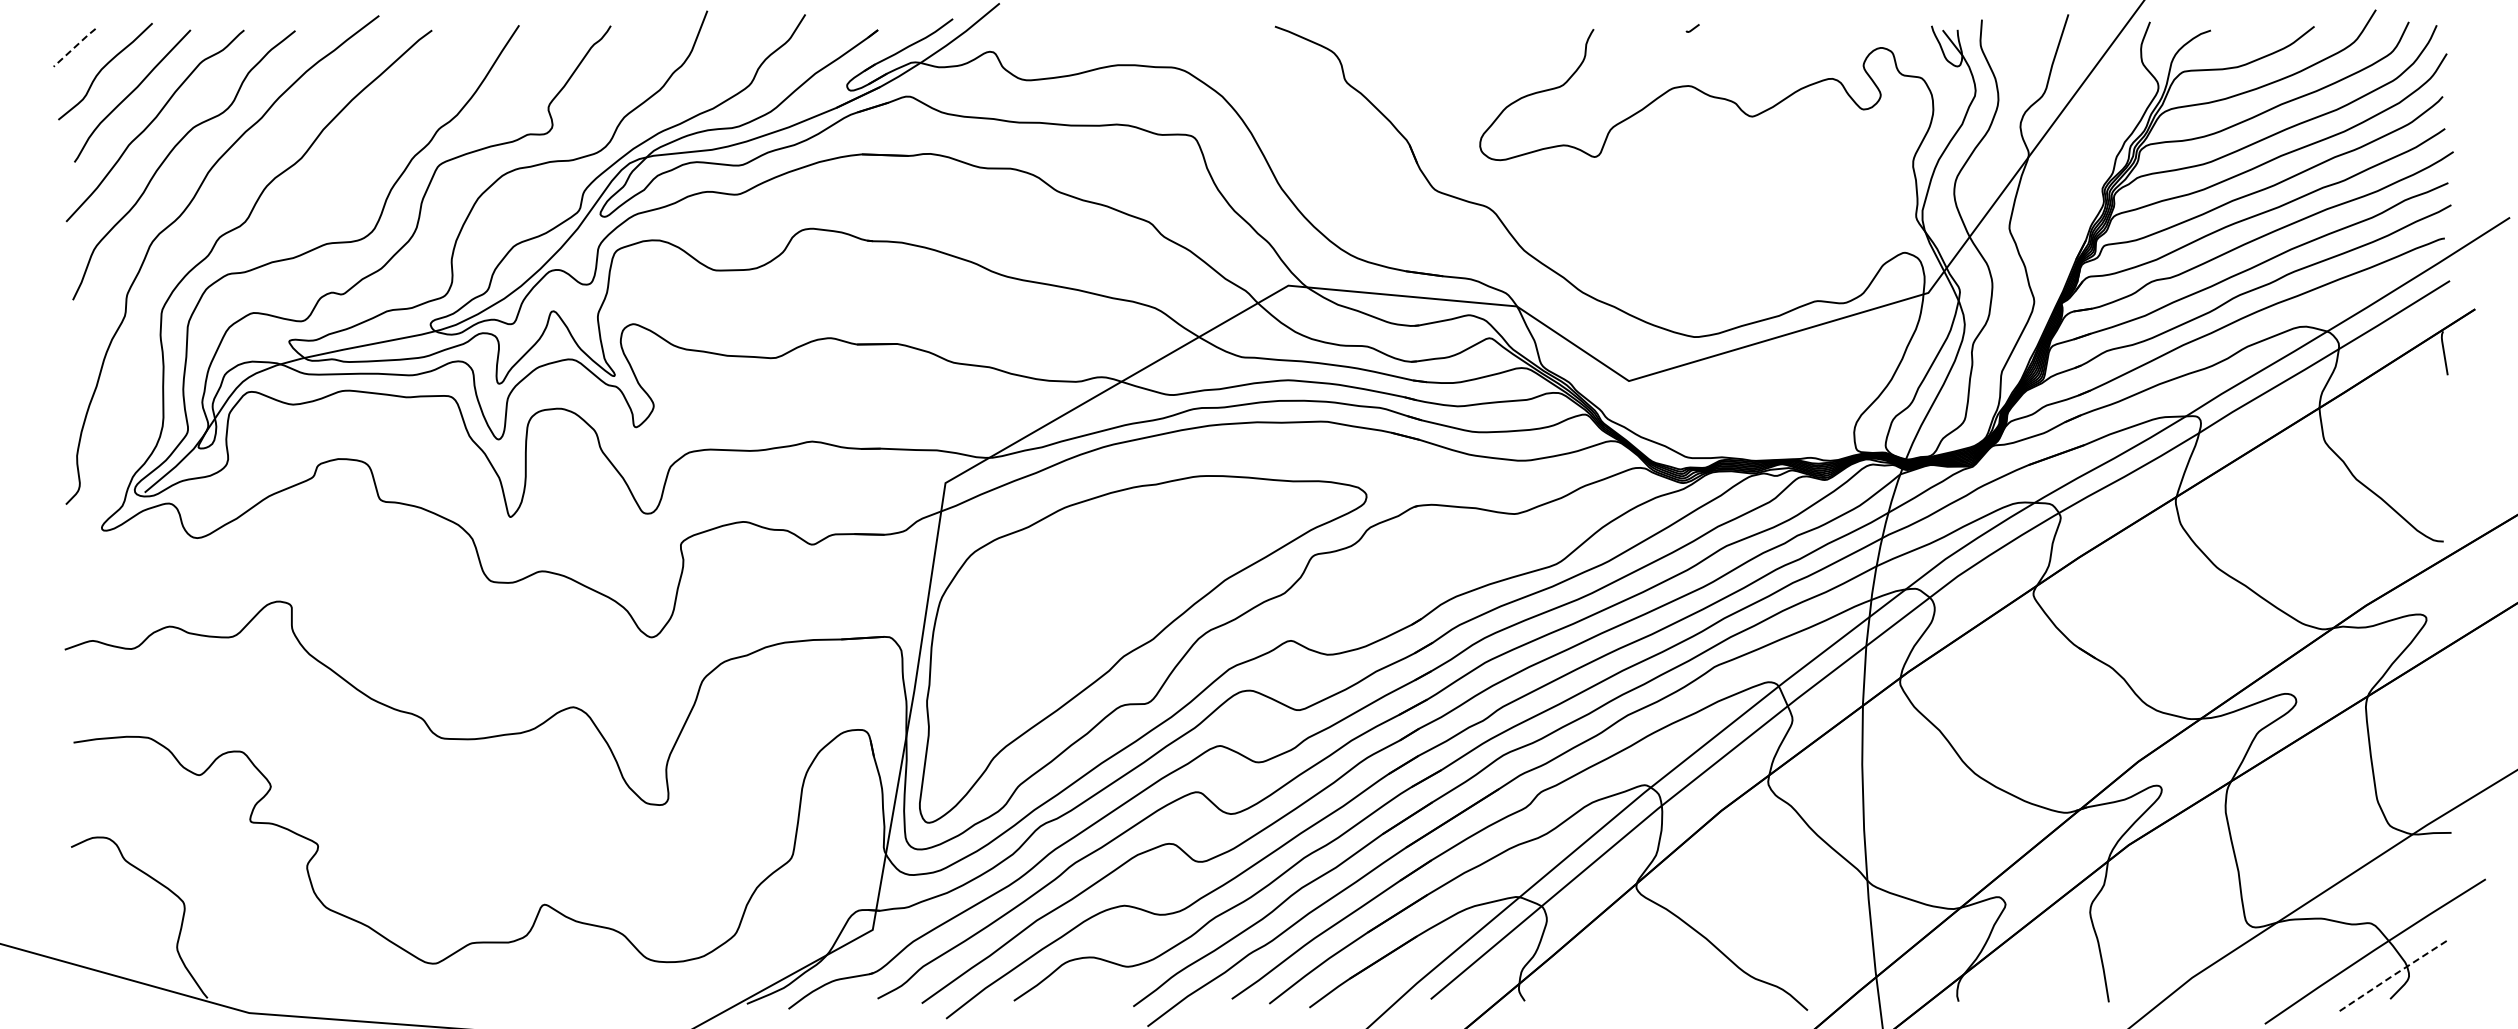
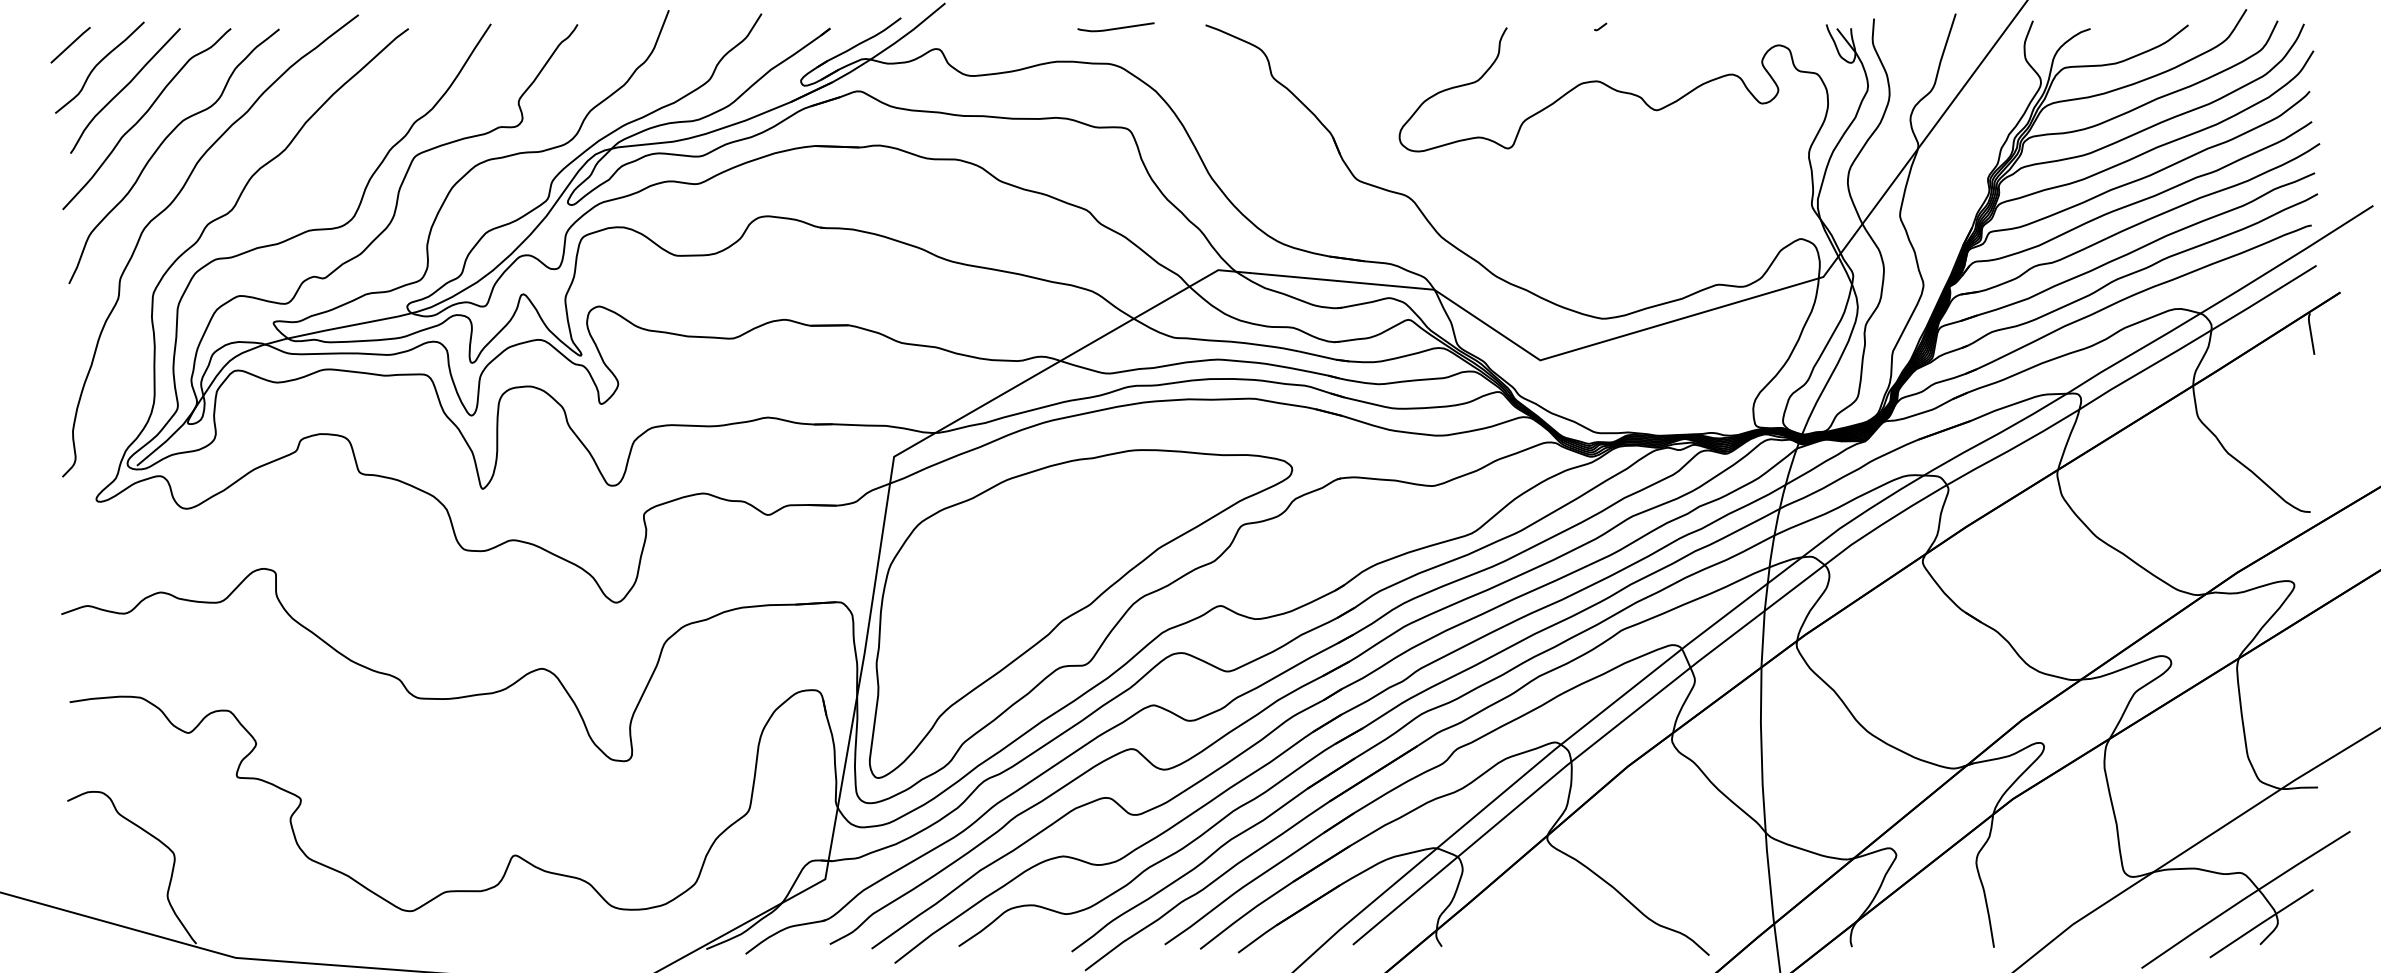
curve: (1179, 29) -> (1115, 27), added
line: (74, 47) -> (70, 44), dashed -> solid
line: (2391, 976) -> (2261, 923), dashed -> solid

